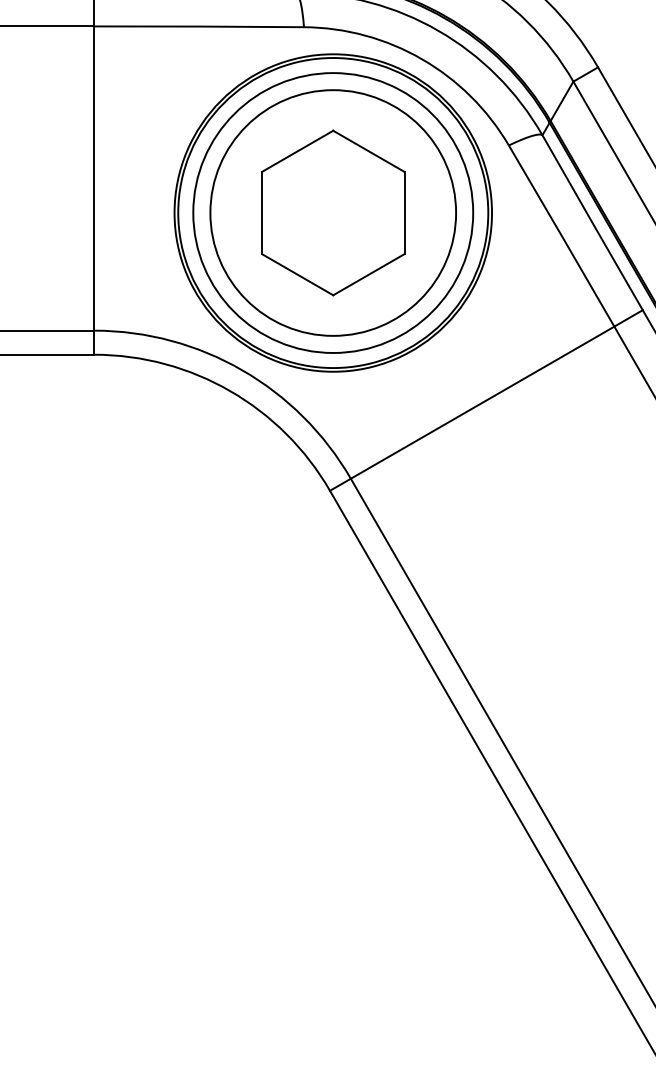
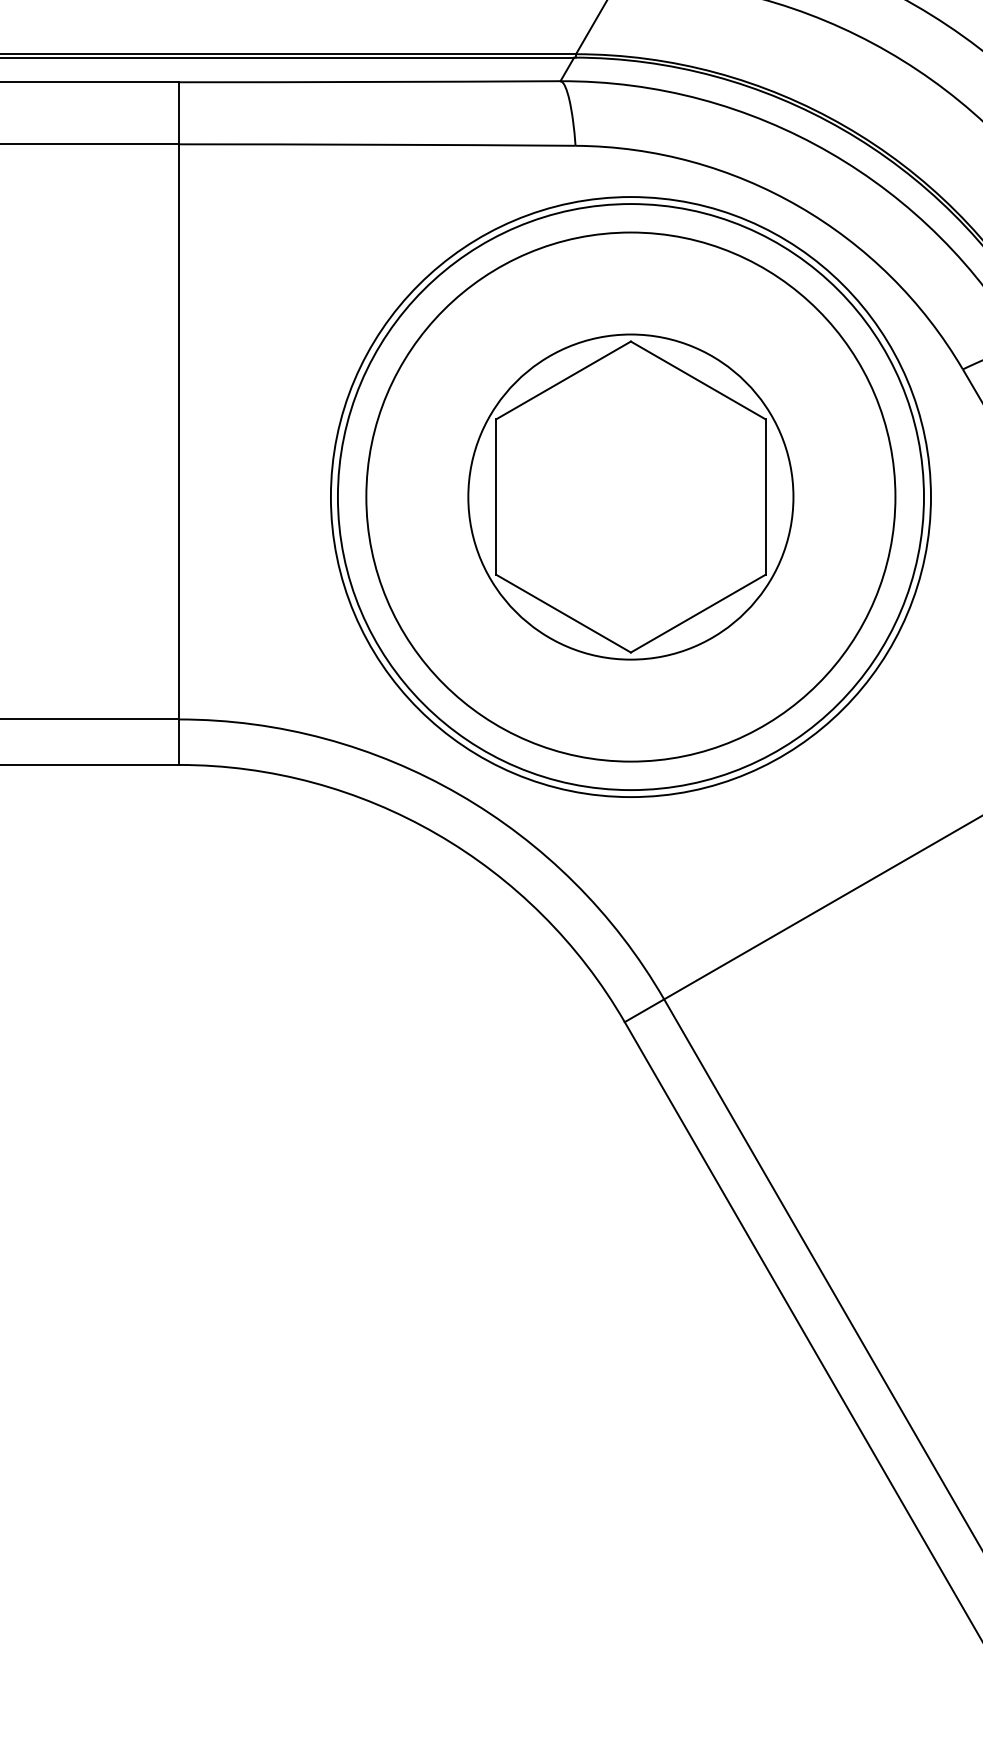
circle: (333, 212) -> (631, 496), size x0.7

